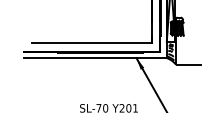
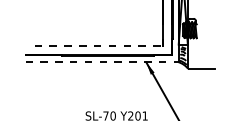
line: (92, 43) -> (99, 46), solid -> dashed
line: (95, 58) -> (102, 62), solid -> dashed

